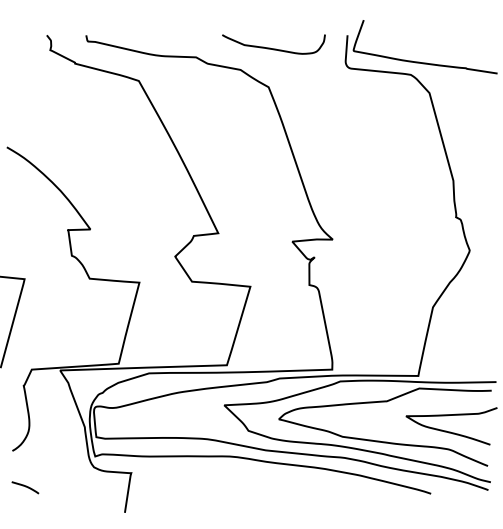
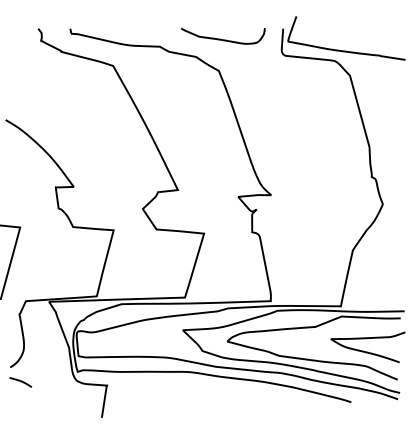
curve: (25, 486) -> (20, 381), moved

